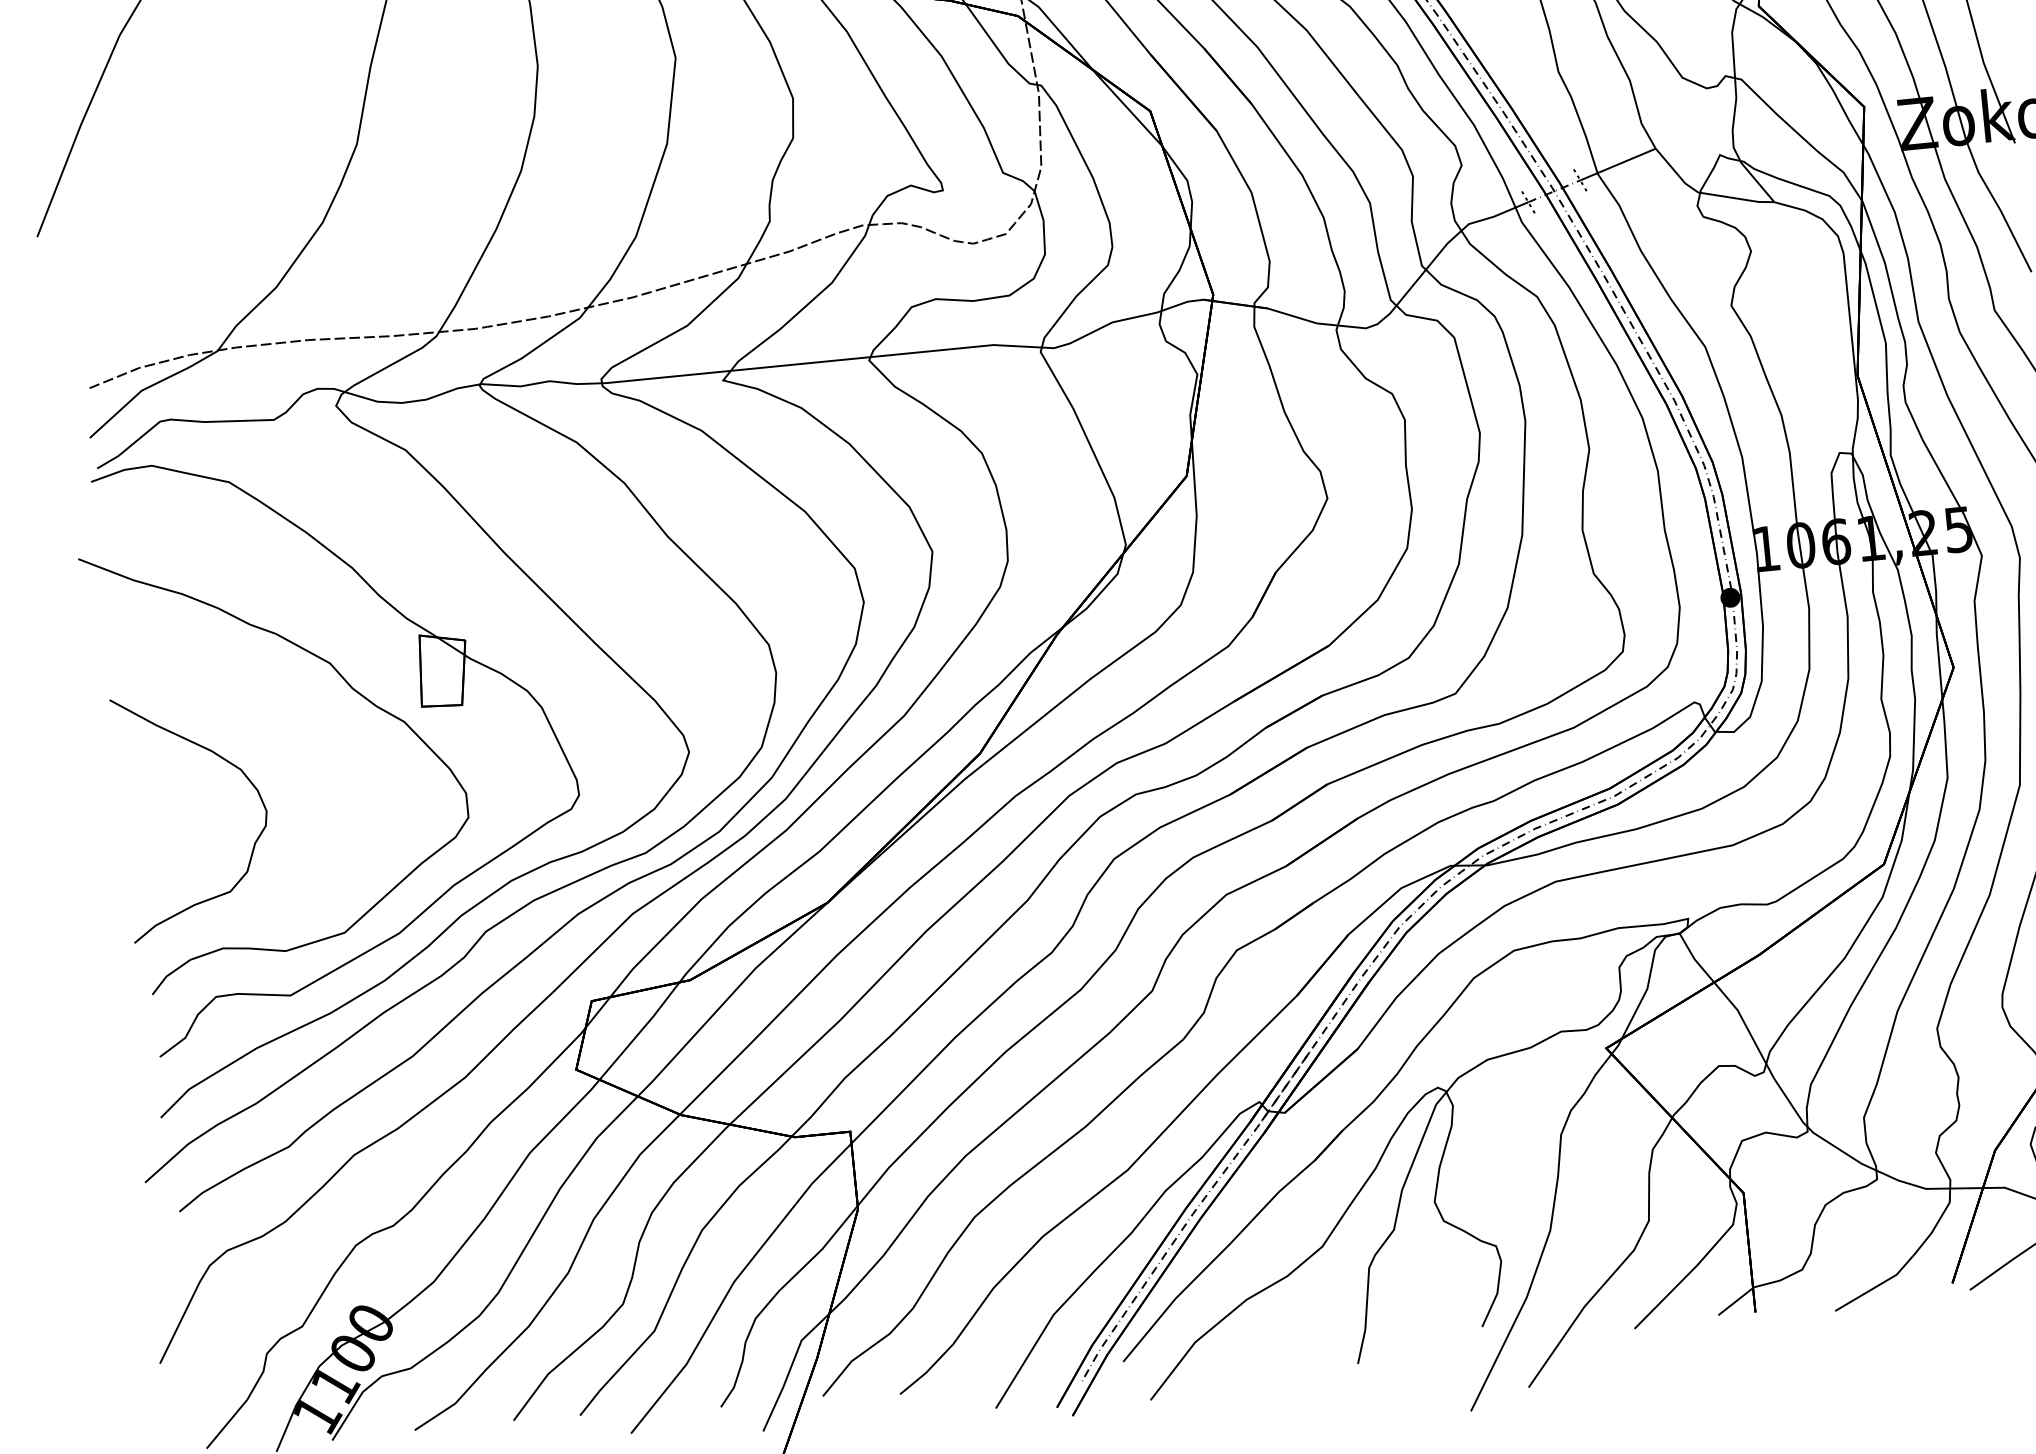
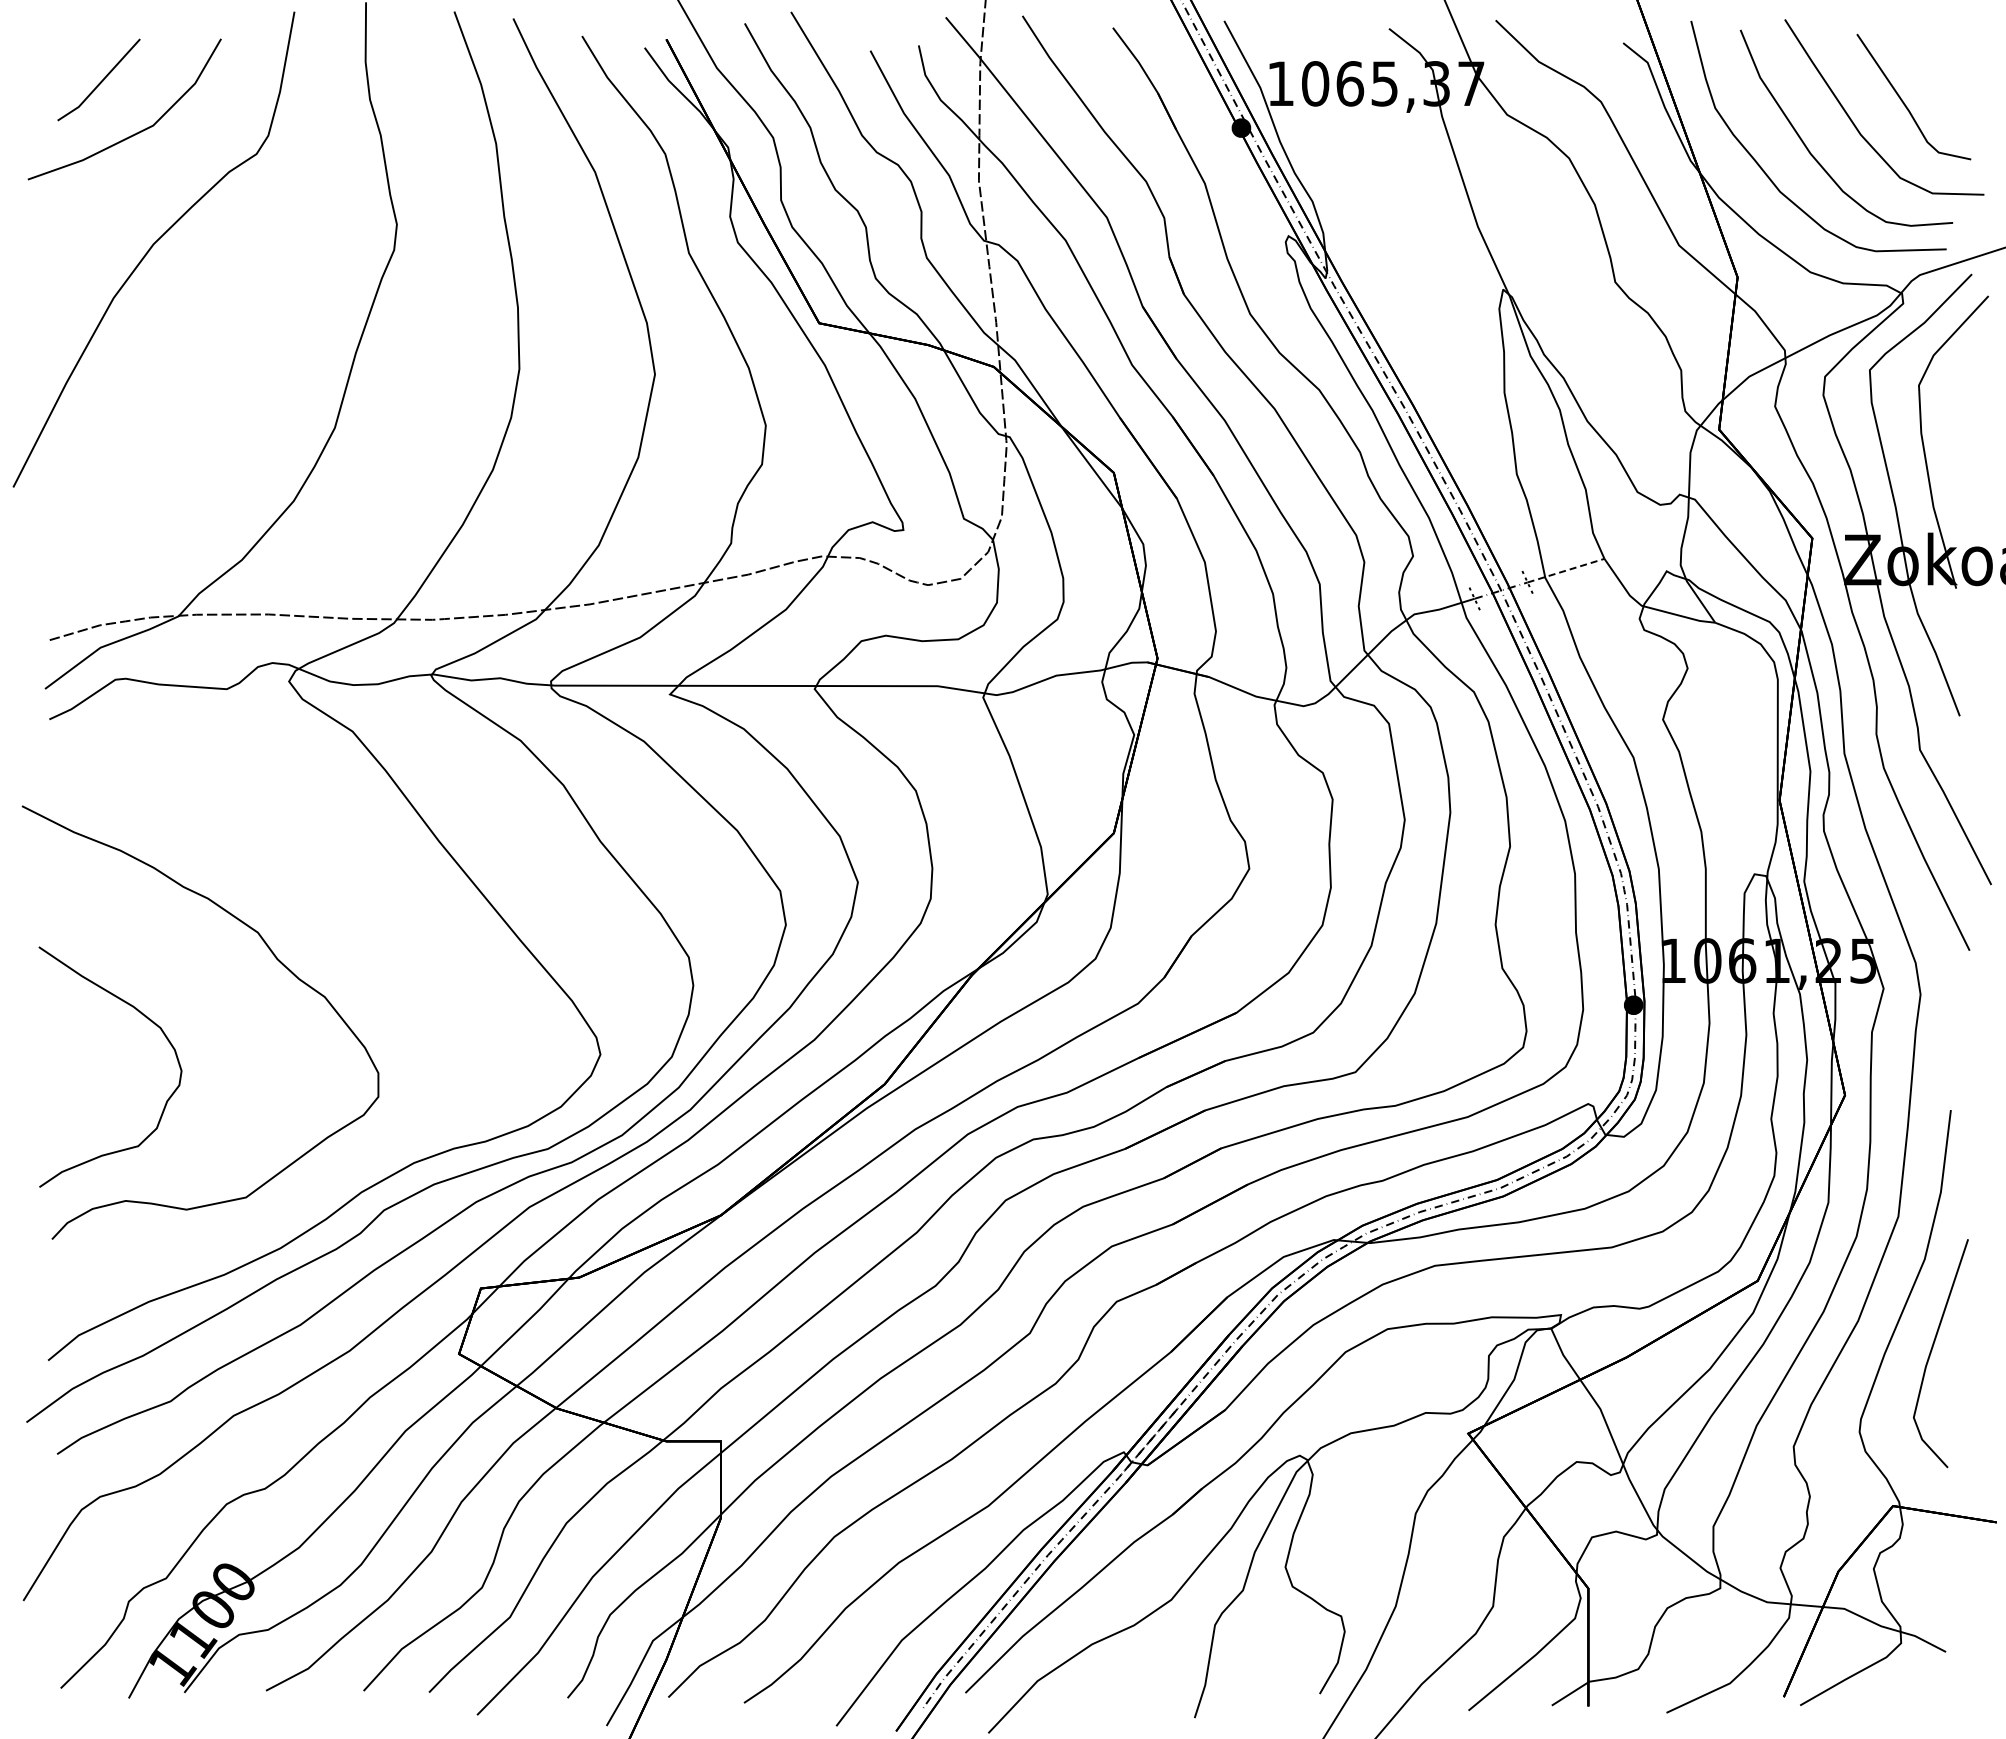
line: (1618, 164) -> (1566, 570), solid -> dashed
part: (420, 707) -> (342, 984), removed

